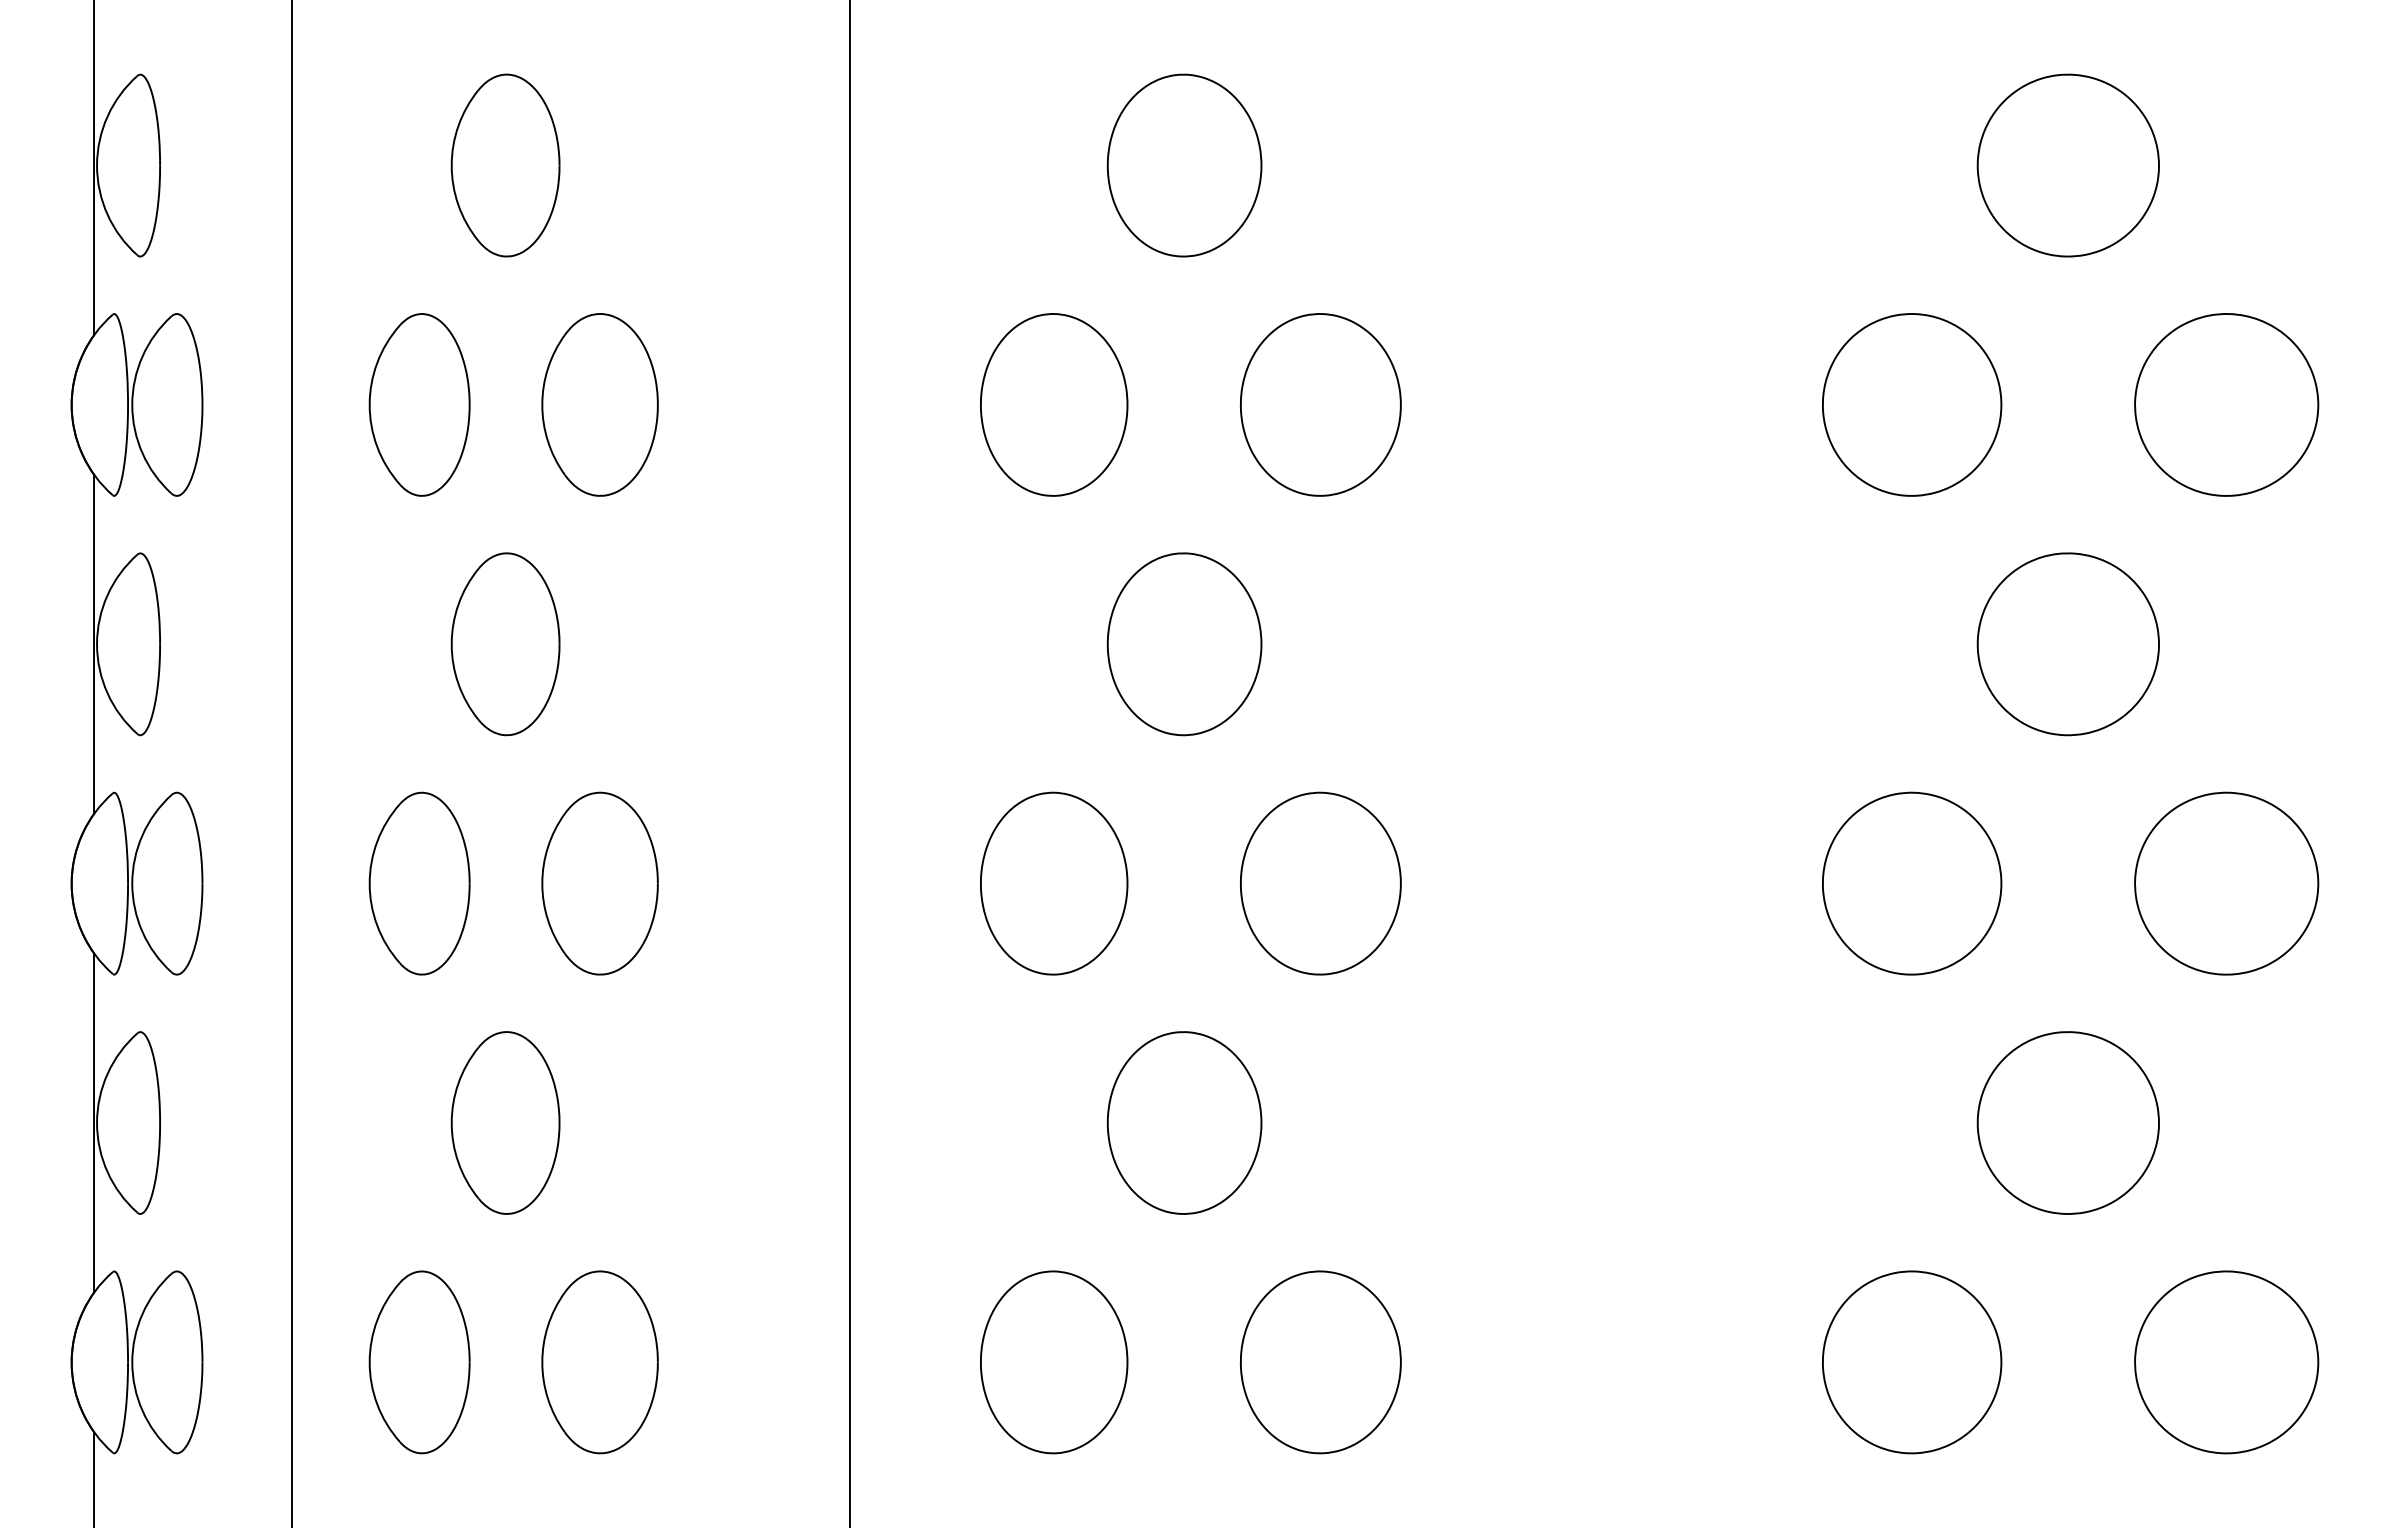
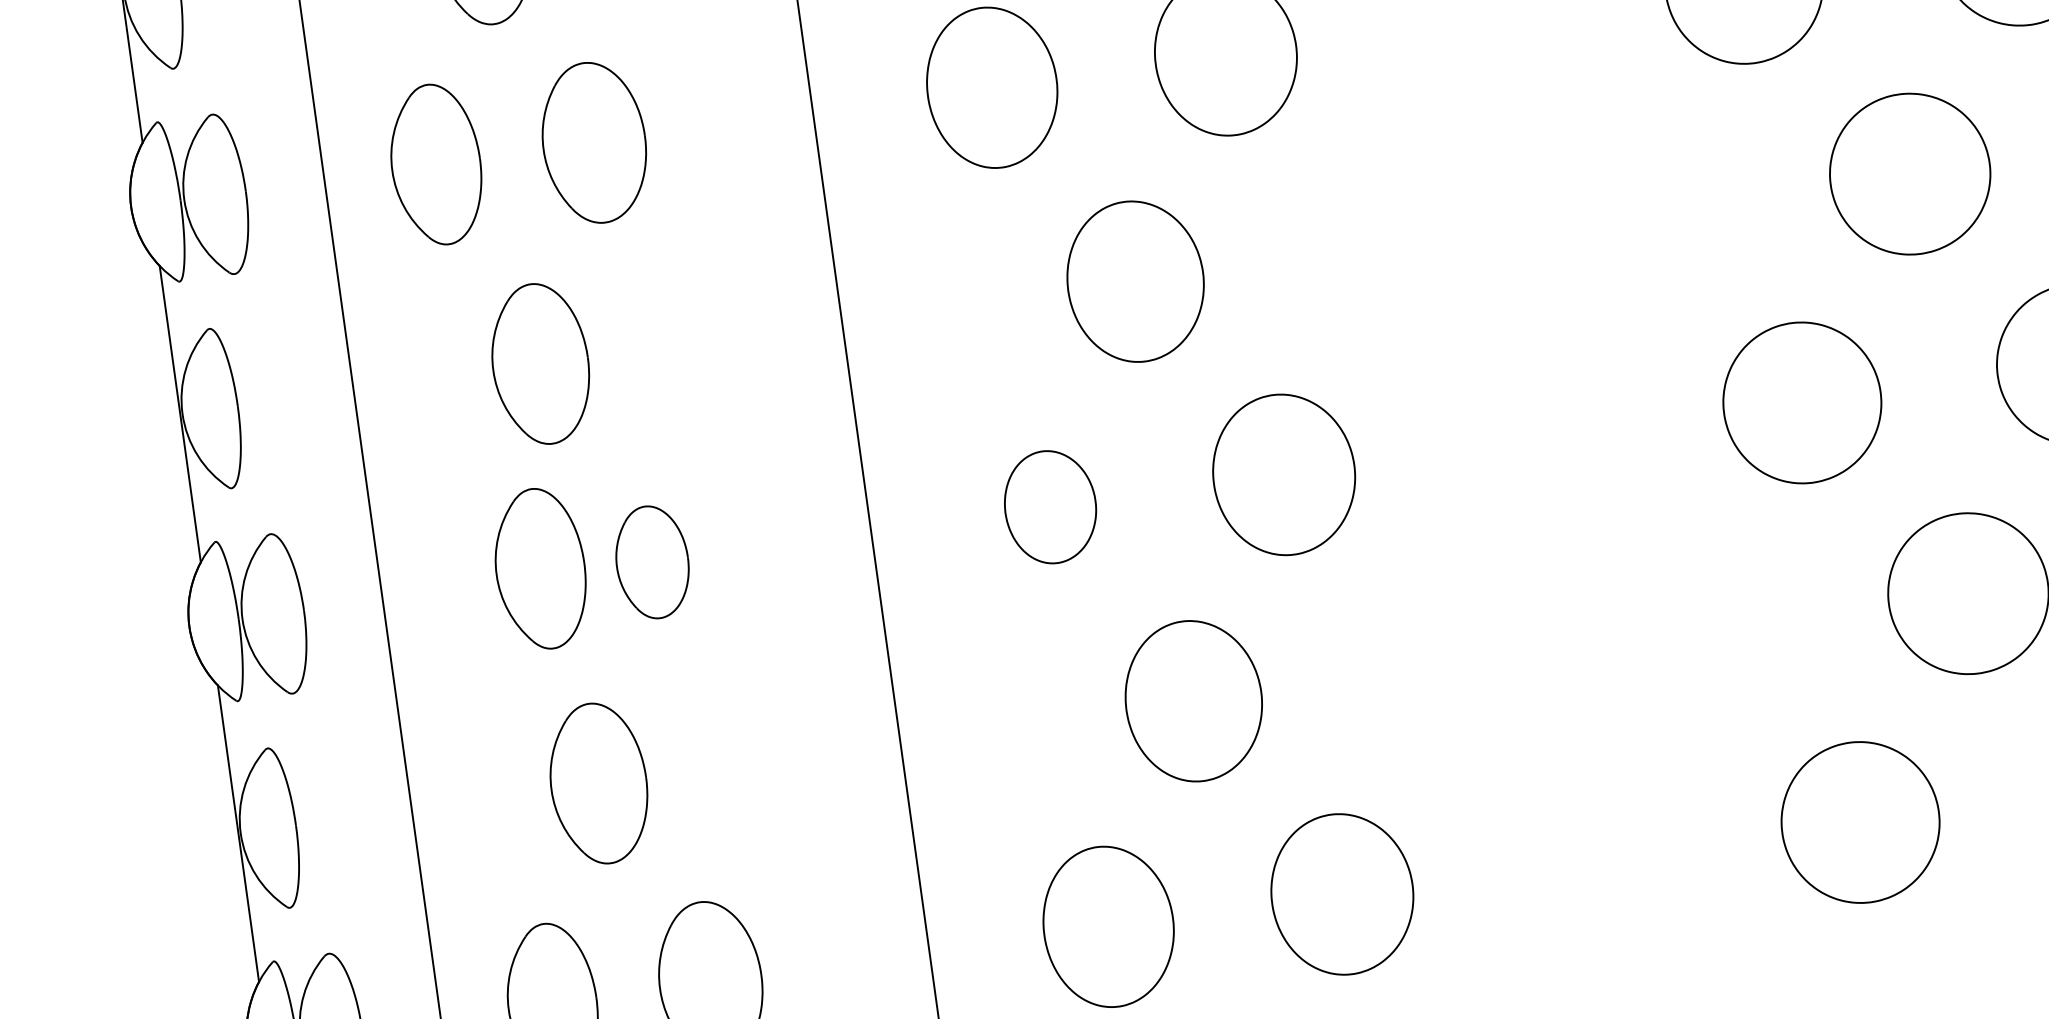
part: (419, 883) -> (540, 568), moved
part: (599, 883) -> (651, 562), size x0.7
part: (1054, 883) -> (1050, 507), size x0.7

